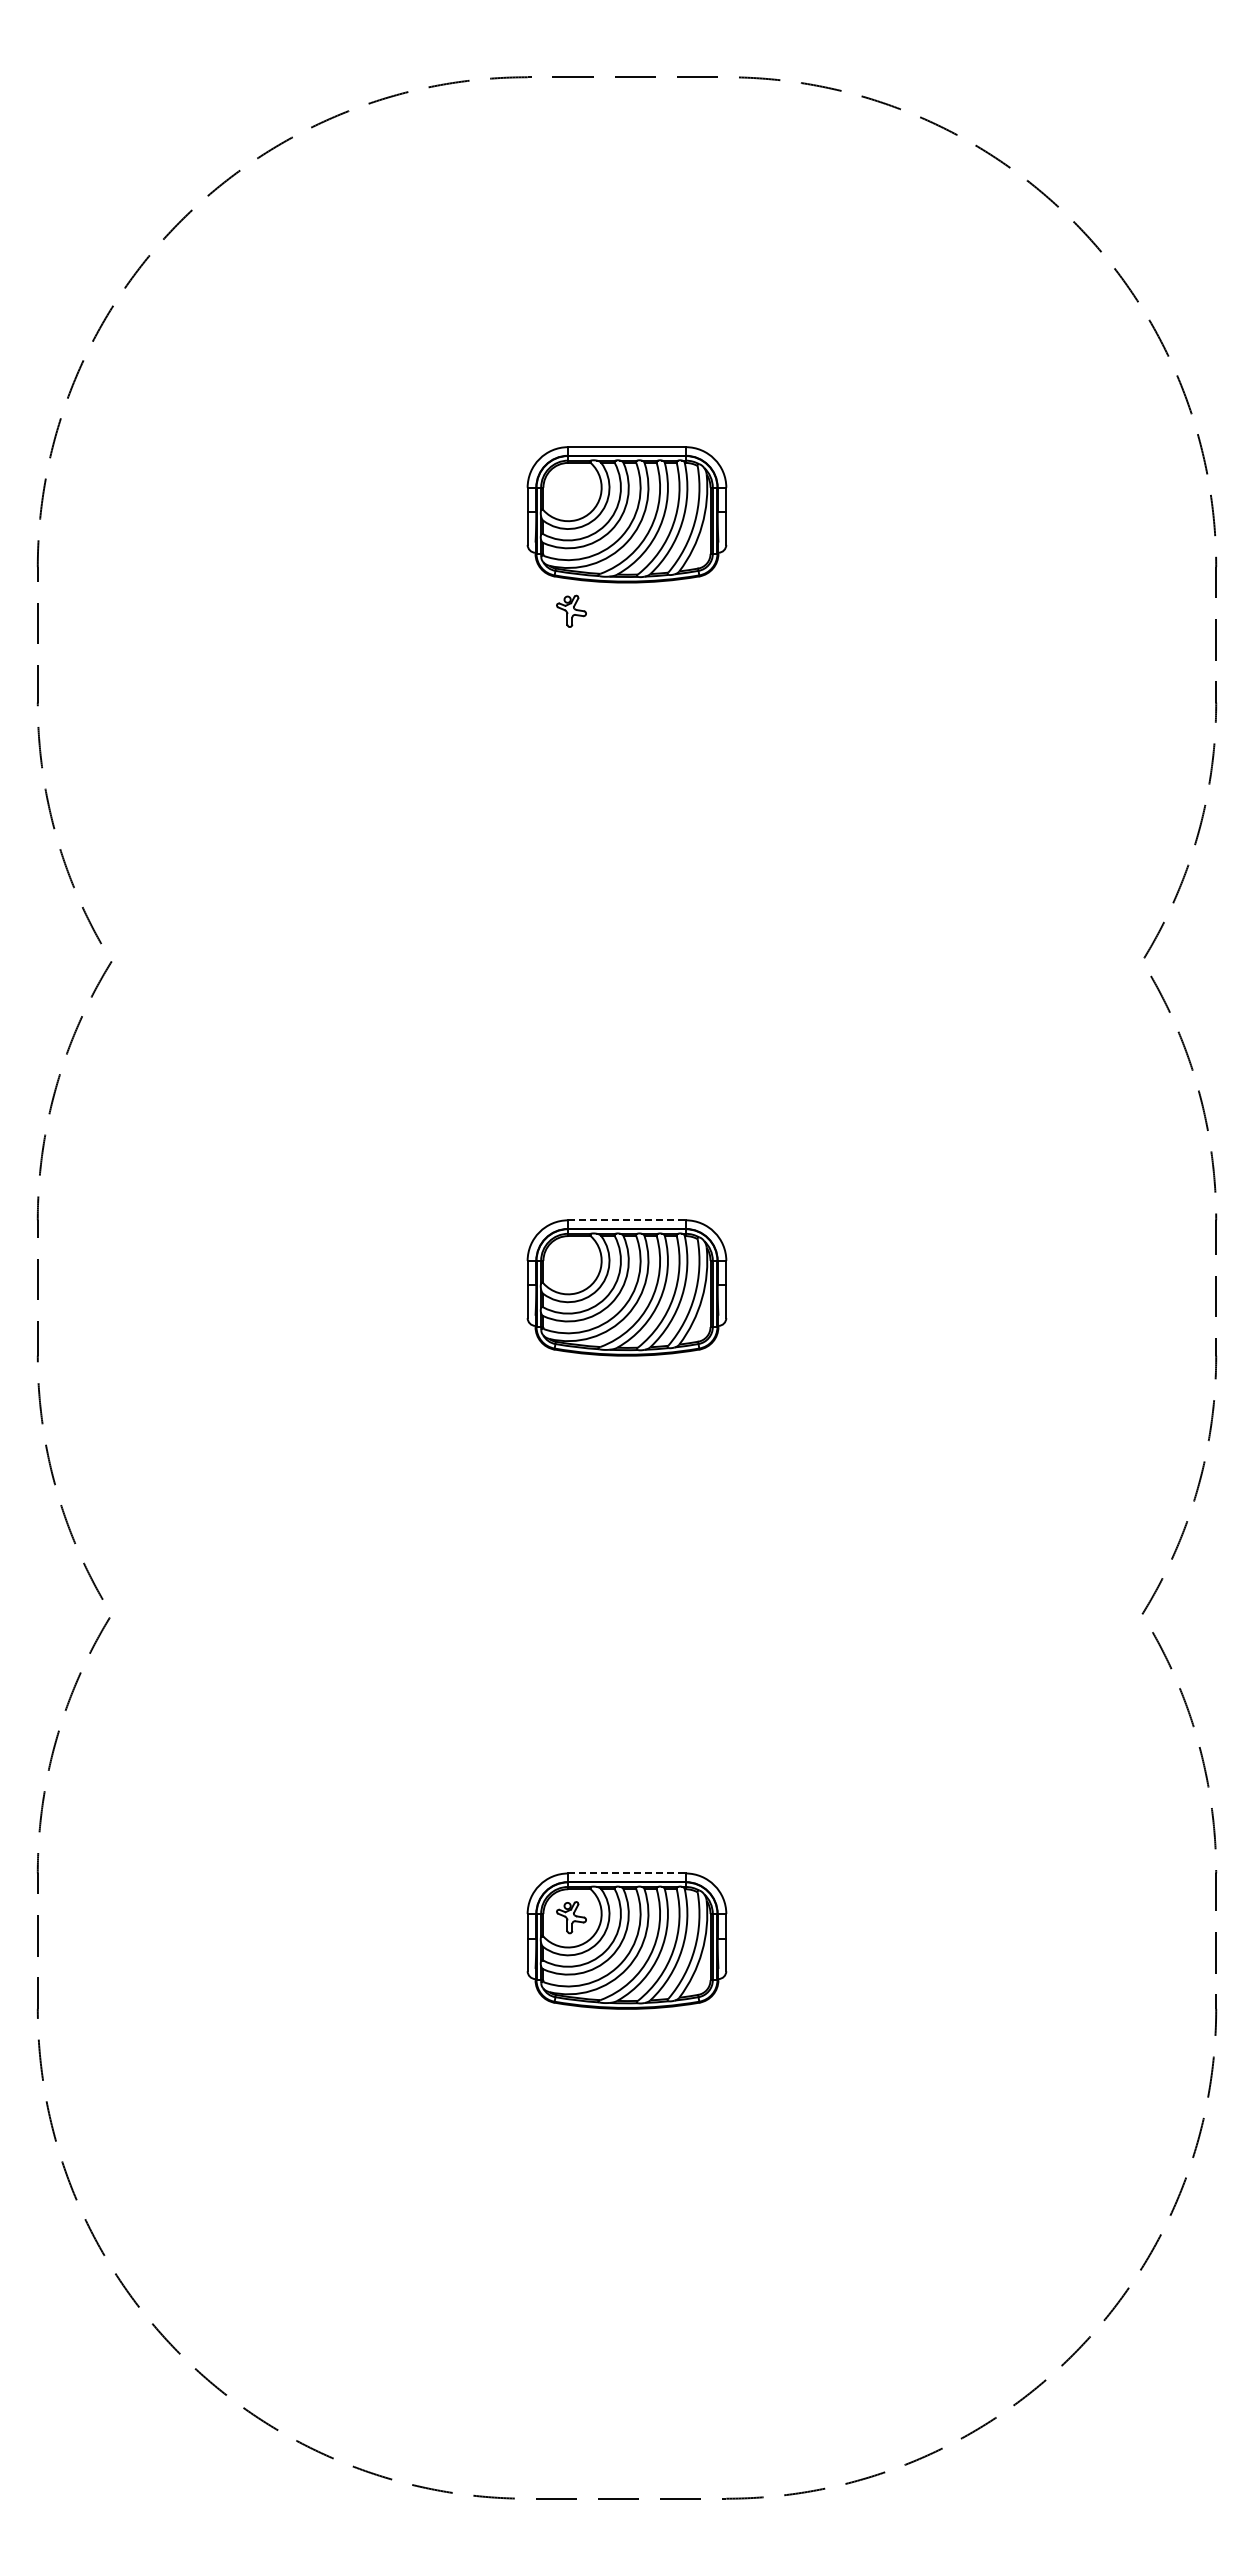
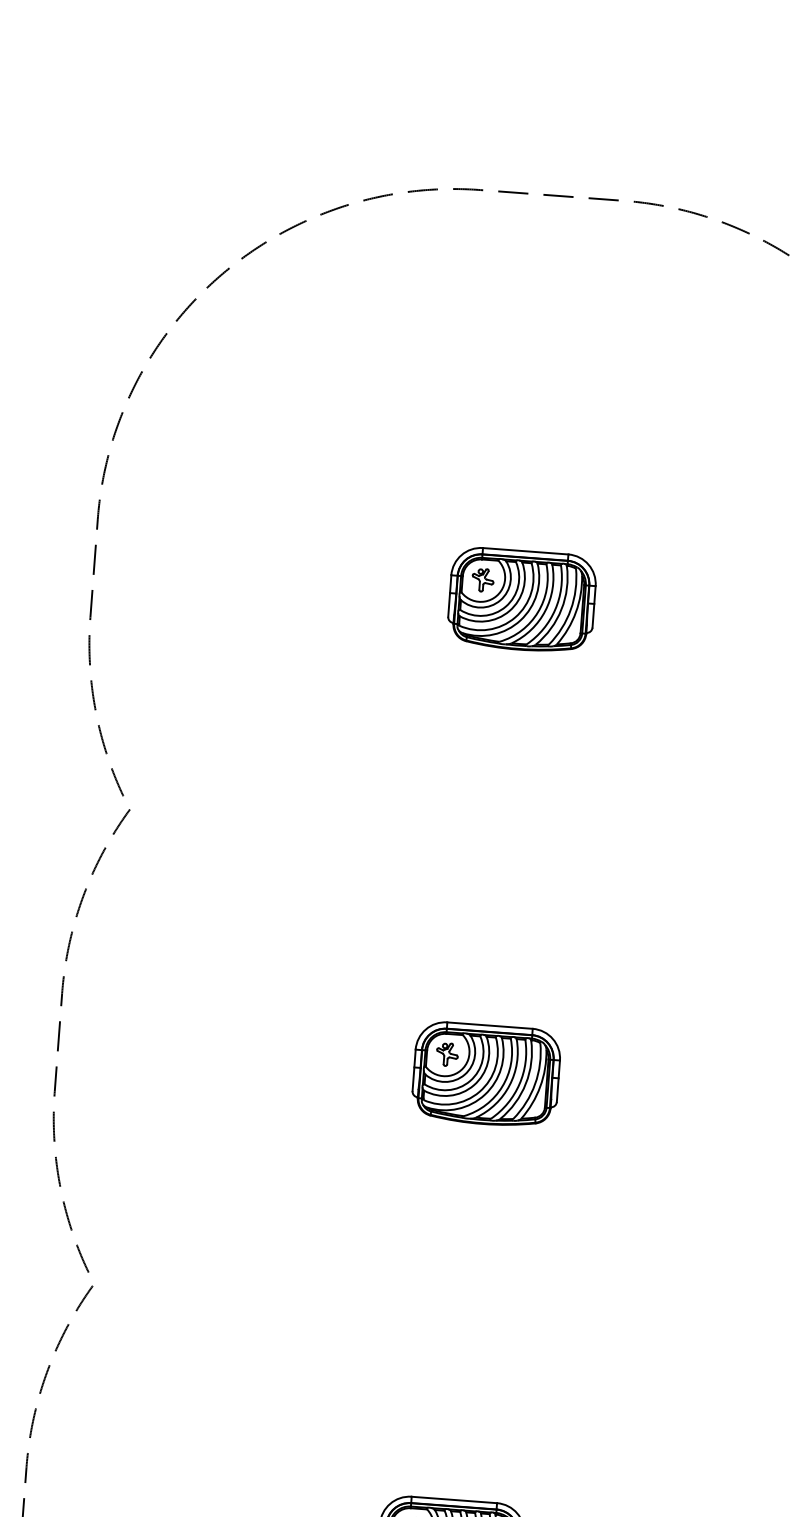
part: (626, 514) -> (521, 600), moved
line: (626, 1220) -> (489, 1025), dashed -> solid
part: (571, 1264) -> (447, 1054), added
line: (626, 1873) -> (454, 1499), dashed -> solid

